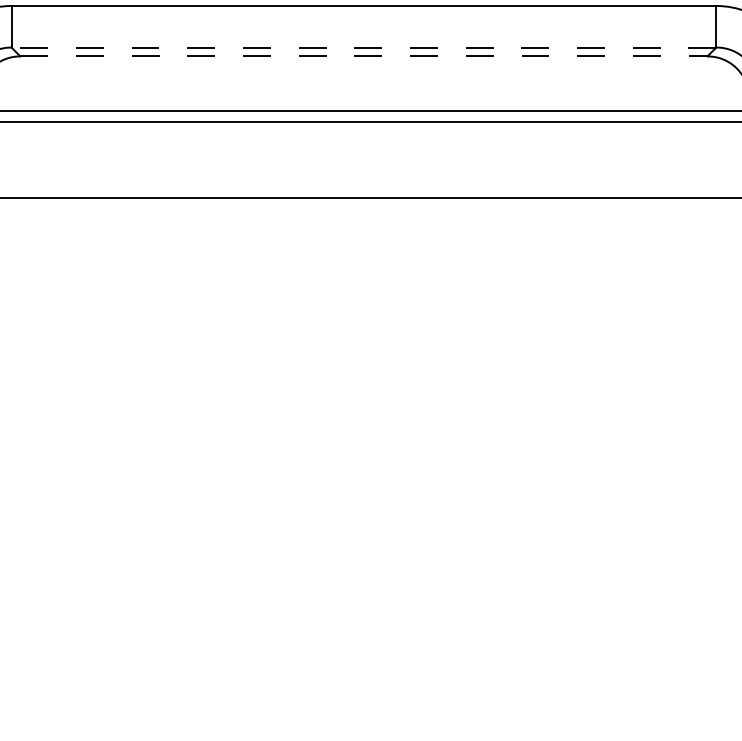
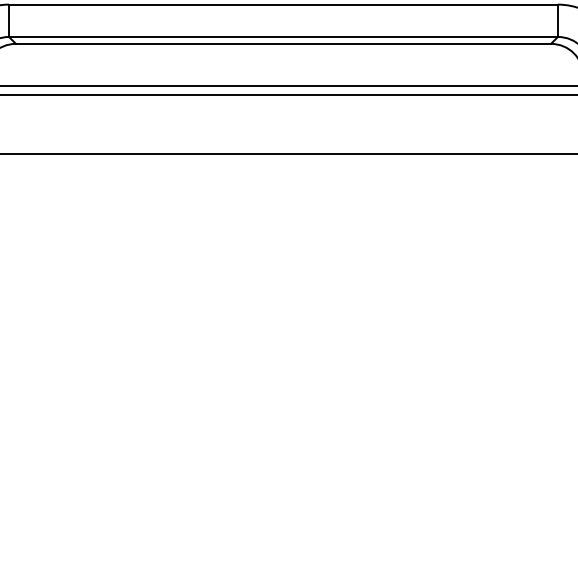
line: (362, 48) -> (282, 37), dashed -> solid
line: (363, 55) -> (283, 43), dashed -> solid

